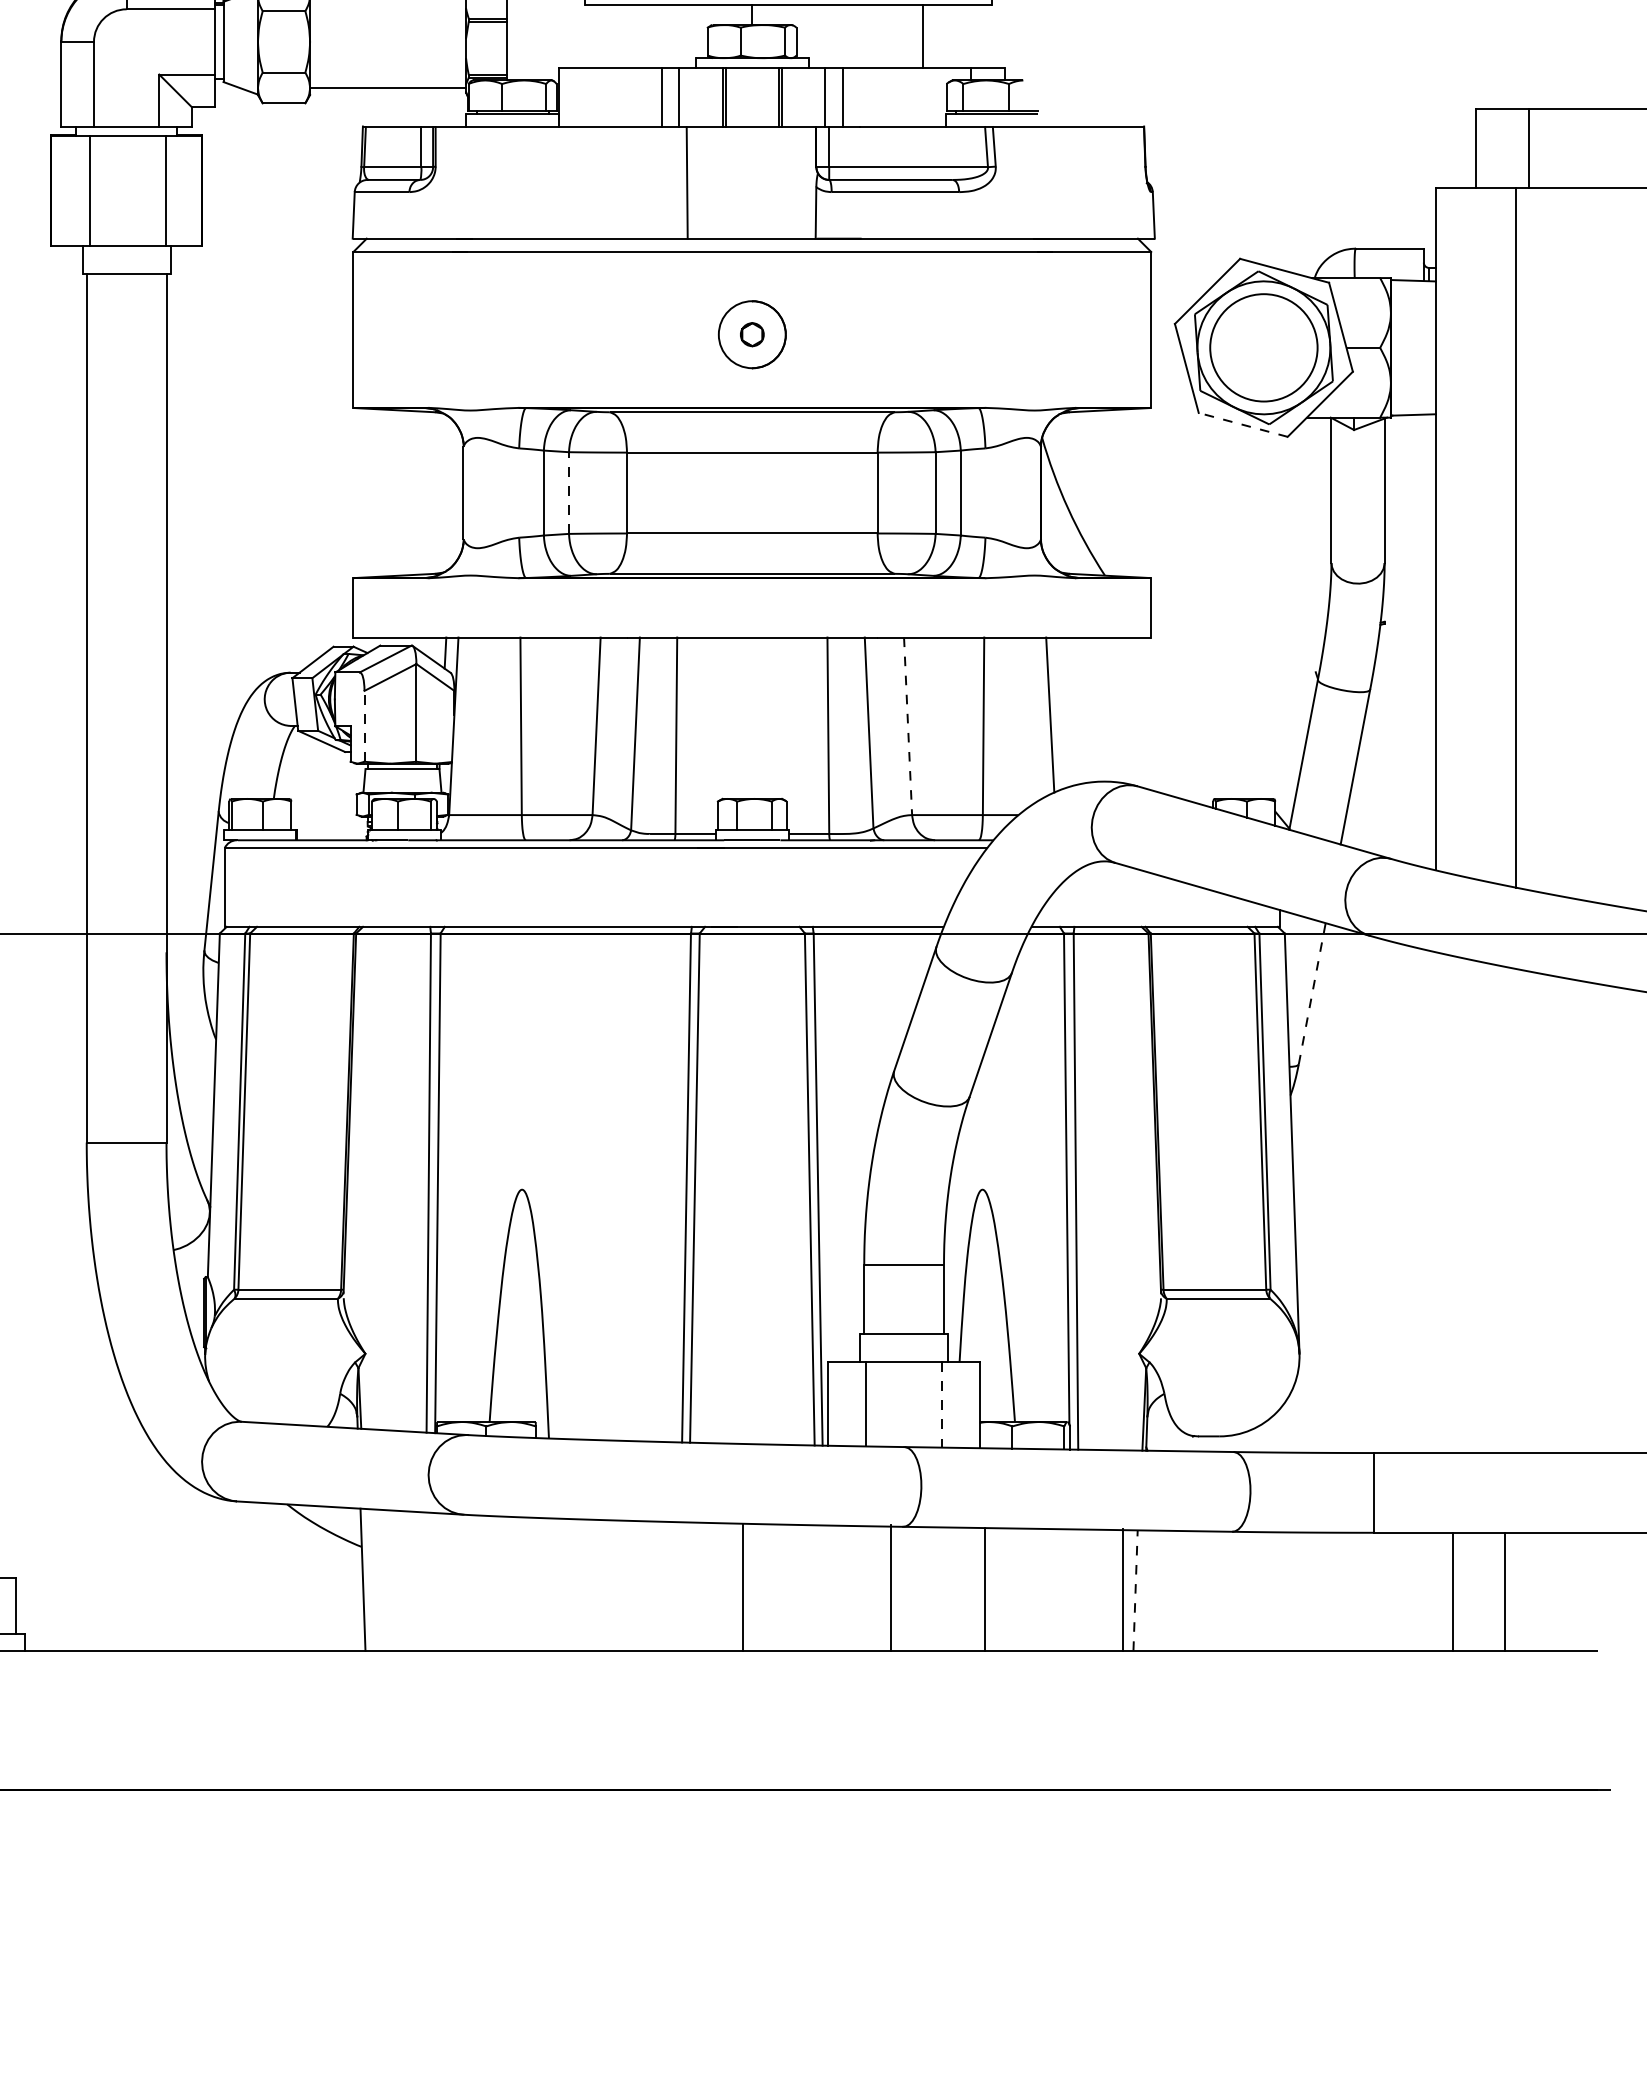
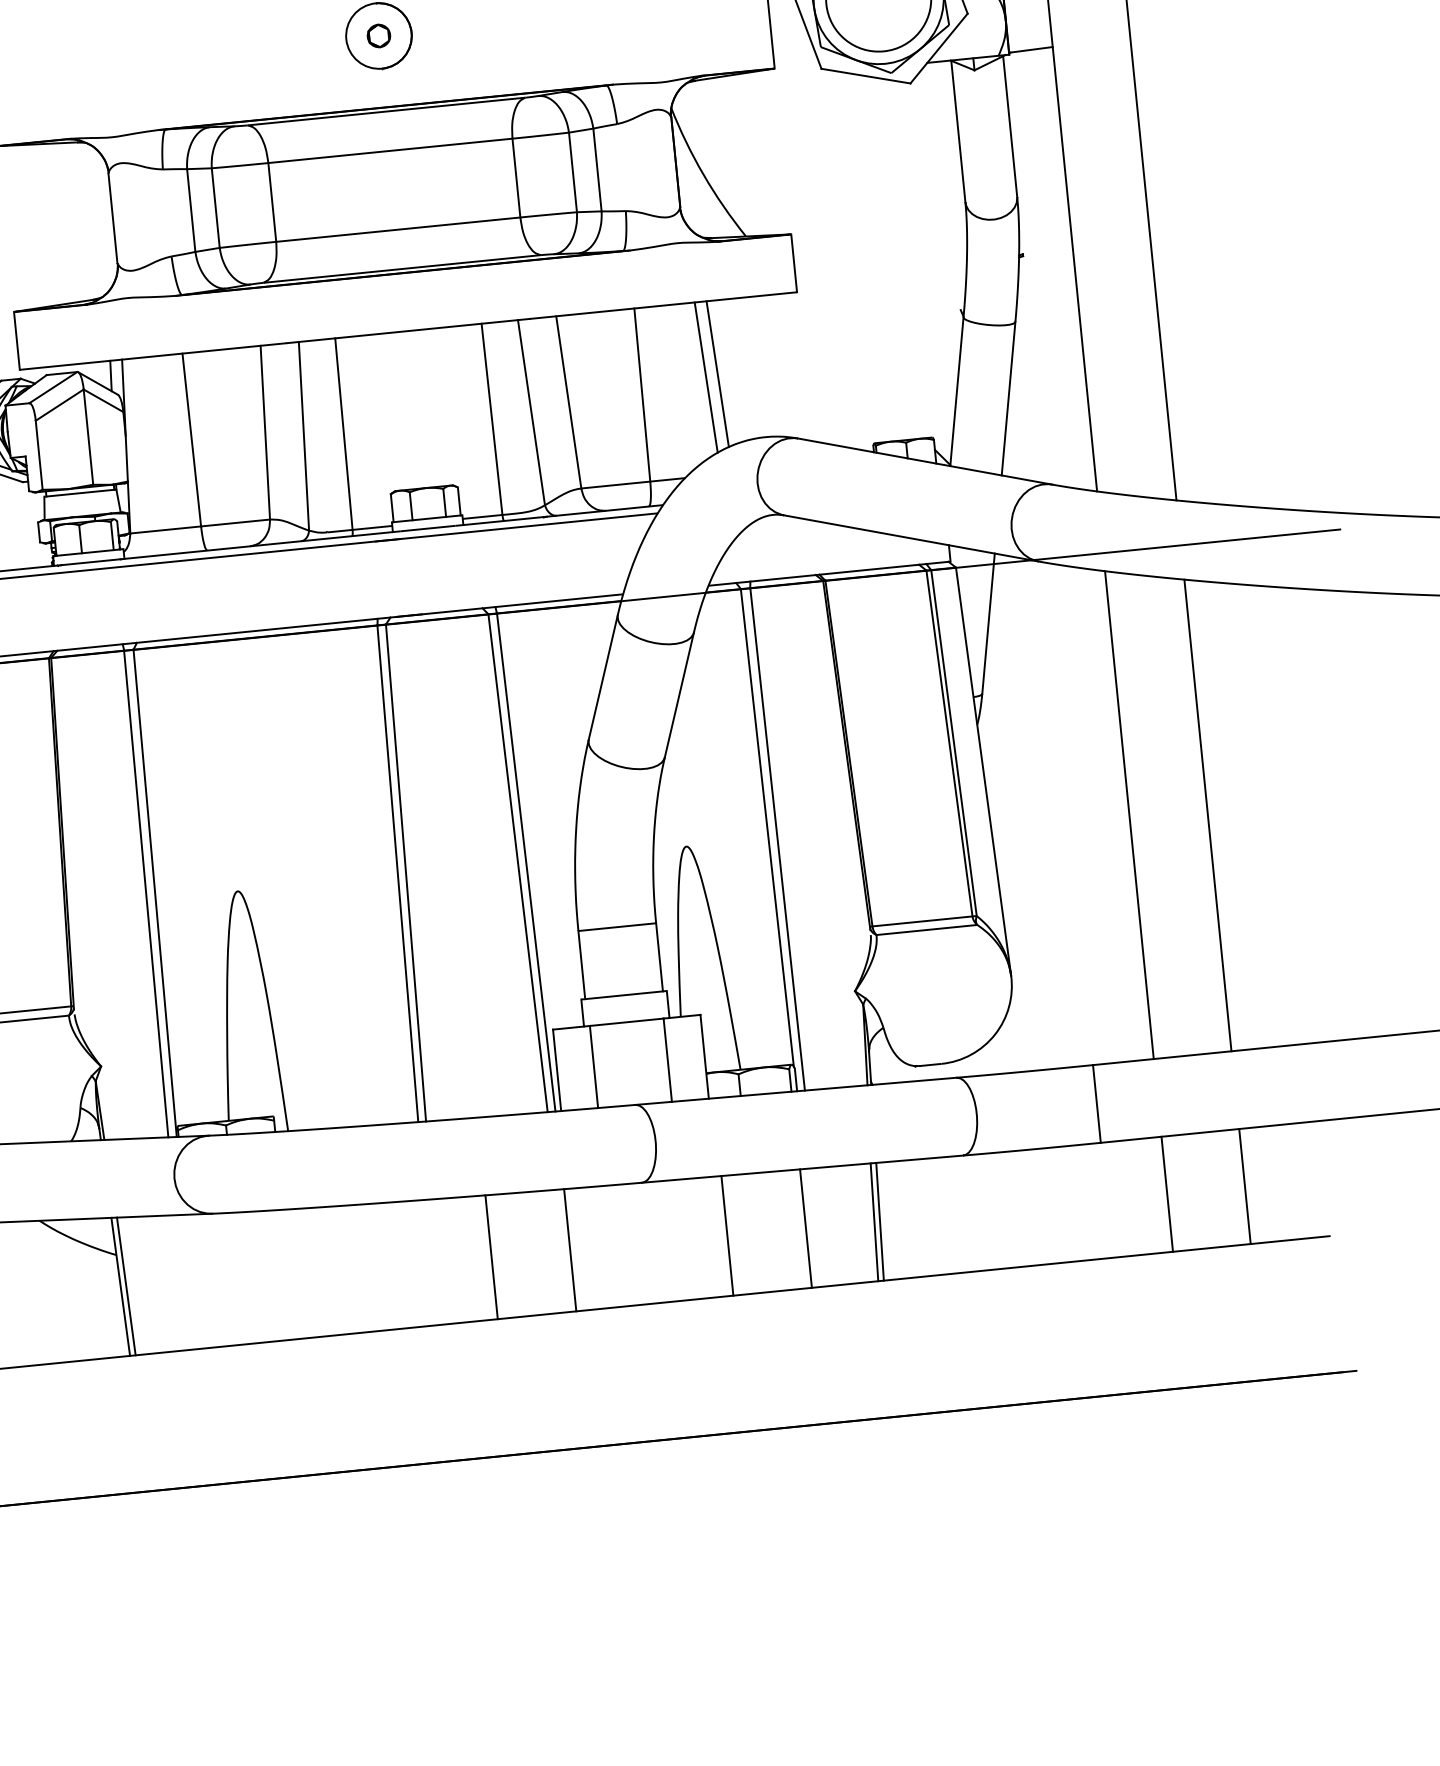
line: (1242, 424) -> (865, 75), dashed -> solid
line: (569, 493) -> (216, 208), dashed -> solid
line: (1062, 712) -> (717, 373), added
line: (364, 725) -> (39, 454), dashed -> solid
line: (908, 726) -> (569, 402), dashed -> solid
line: (1312, 993) -> (988, 623), dashed -> solid
line: (1435, 1202) -> (1128, 815), added
line: (1515, 1210) -> (1207, 815), added
line: (941, 1404) -> (667, 1059), dashed -> solid
line: (368, 1579) -> (126, 1286), added
line: (890, 1587) -> (570, 1249), moved
line: (1123, 1589) -> (806, 1228), moved
line: (1135, 1590) -> (874, 1222), dashed -> solid
line: (1141, 1590) -> (880, 1221), added
line: (1452, 1591) -> (1244, 1186), moved
line: (1504, 1591) -> (1166, 1194), moved

